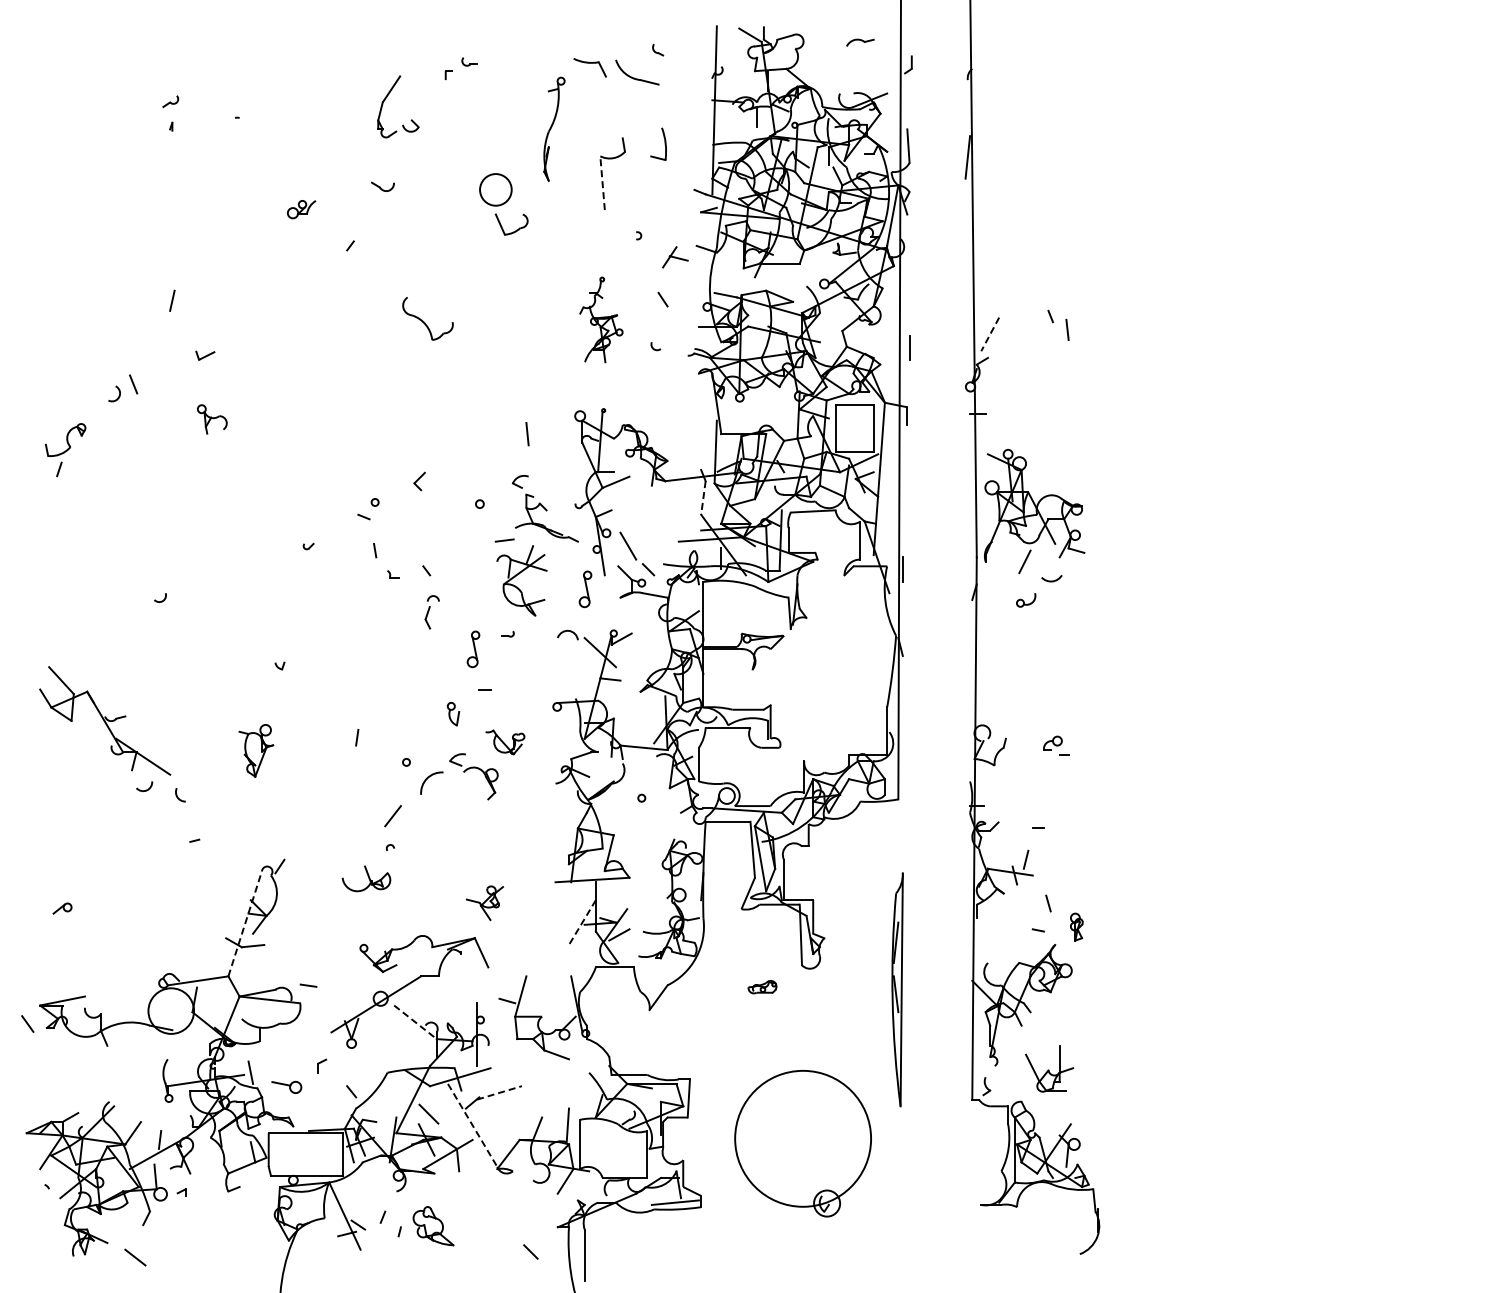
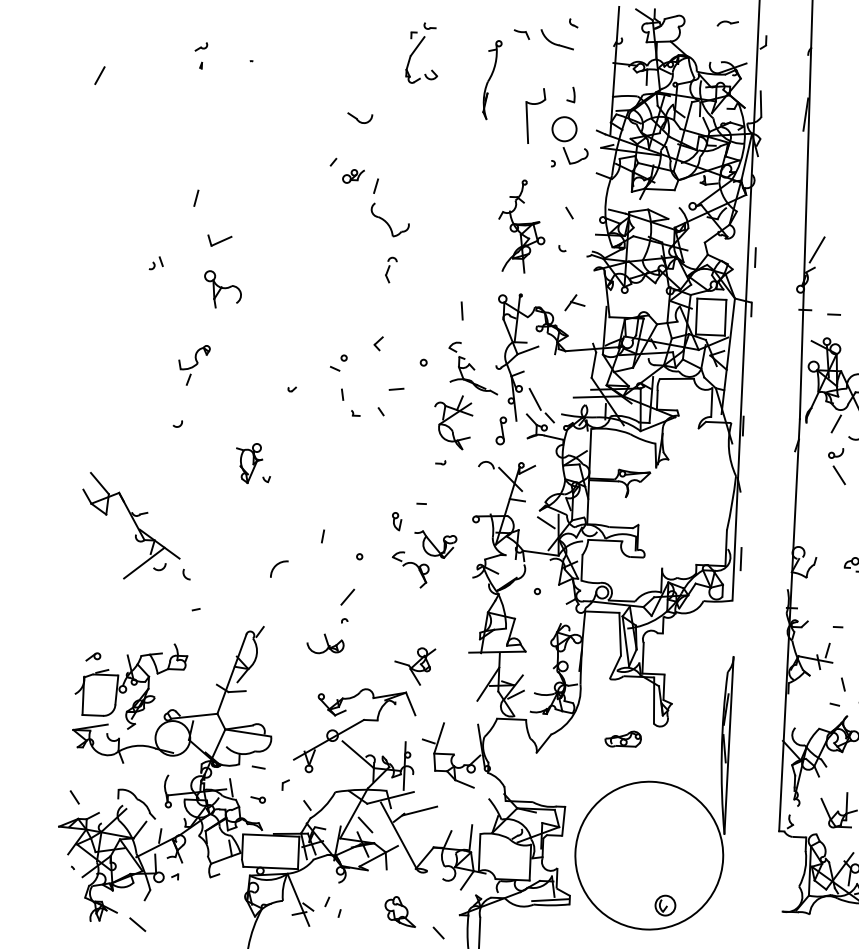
part: (590, 67) -> (521, 34), size x0.62
part: (387, 97) -> (414, 52), moved
part: (658, 143) -> (571, 94), size x0.62
line: (38, 144) -> (99, 75), added
line: (602, 183) -> (527, 122), dashed -> solid
part: (382, 186) -> (359, 118), size x1.43
part: (503, 204) -> (569, 140), moved
part: (301, 209) -> (353, 176), moved
part: (675, 257) -> (575, 303), moved
line: (407, 274) -> (375, 185), added
part: (601, 319) -> (522, 226), size x1.43
line: (990, 334) -> (817, 250), dashed -> solid
part: (205, 355) -> (219, 240), size x1.67
part: (123, 388) -> (156, 263), size x0.62
line: (1015, 417) -> (833, 313), added
part: (212, 419) -> (223, 289), size x1.67
part: (65, 450) -> (194, 365), moved
line: (703, 498) -> (593, 365), dashed -> solid
line: (504, 540) -> (396, 389), moved
part: (431, 612) -> (390, 270), moved
line: (1031, 628) -> (839, 474), added
part: (473, 649) -> (414, 473), removed
line: (649, 707) -> (546, 522), added
part: (505, 742) -> (435, 544), size x1.43
line: (907, 744) -> (741, 559), added
part: (256, 750) -> (249, 463), moved
arc: (428, 778) -> (277, 565), moved
line: (123, 782) -> (143, 563), added
part: (484, 903) -> (414, 666), size x1.43
line: (245, 923) -> (232, 674), dashed -> solid
line: (582, 923) -> (488, 684), dashed -> solid
part: (113, 944) -> (131, 685), added
line: (308, 985) -> (258, 767), moved
part: (762, 986) -> (623, 738), size x1.67
line: (415, 1022) -> (358, 754), dashed -> solid
line: (27, 1023) -> (74, 797), moved
part: (286, 1086) -> (258, 799), size x0.62
line: (500, 1092) -> (420, 810), dashed -> solid
part: (127, 1099) -> (136, 804), added
line: (472, 1125) -> (398, 834), dashed -> solid
circle: (803, 1138) -> (649, 855), size x1.43
part: (433, 1226) -> (400, 912), moved

